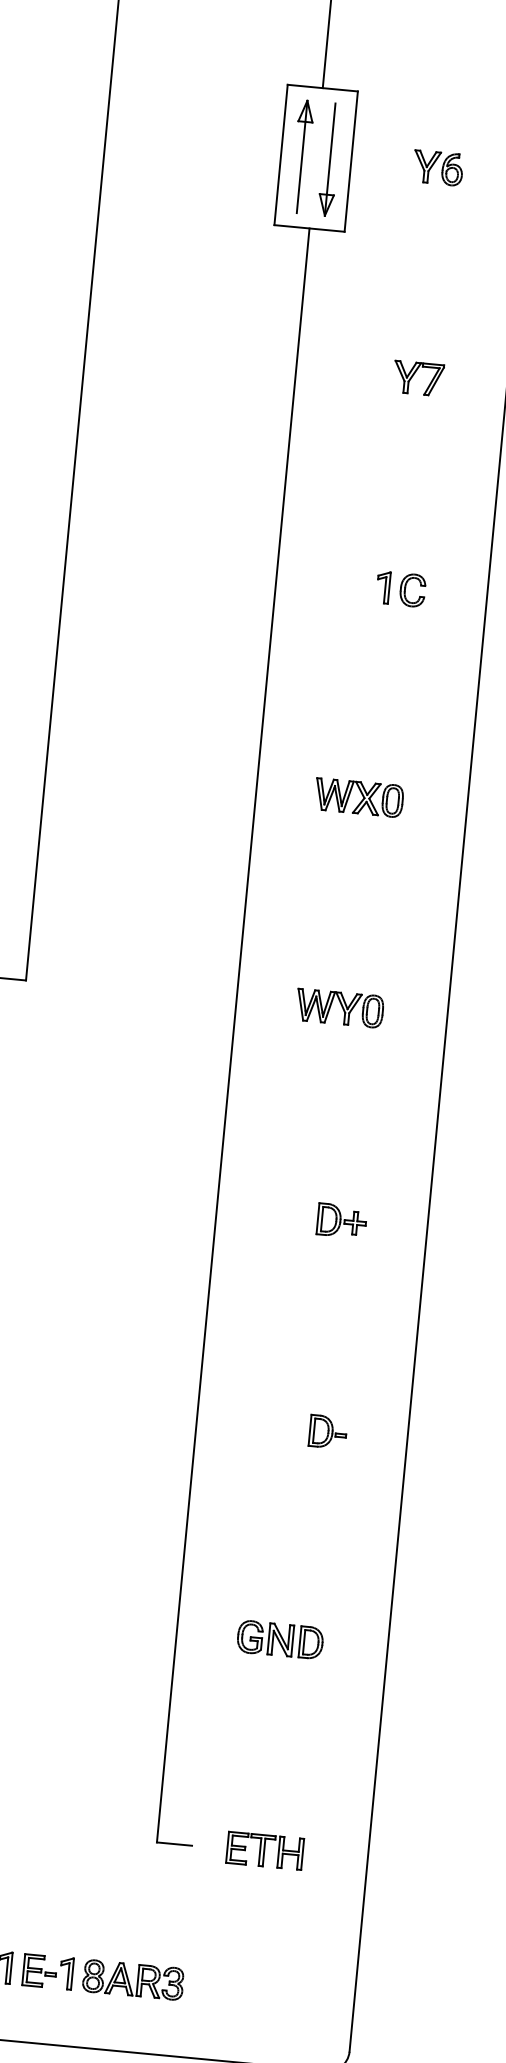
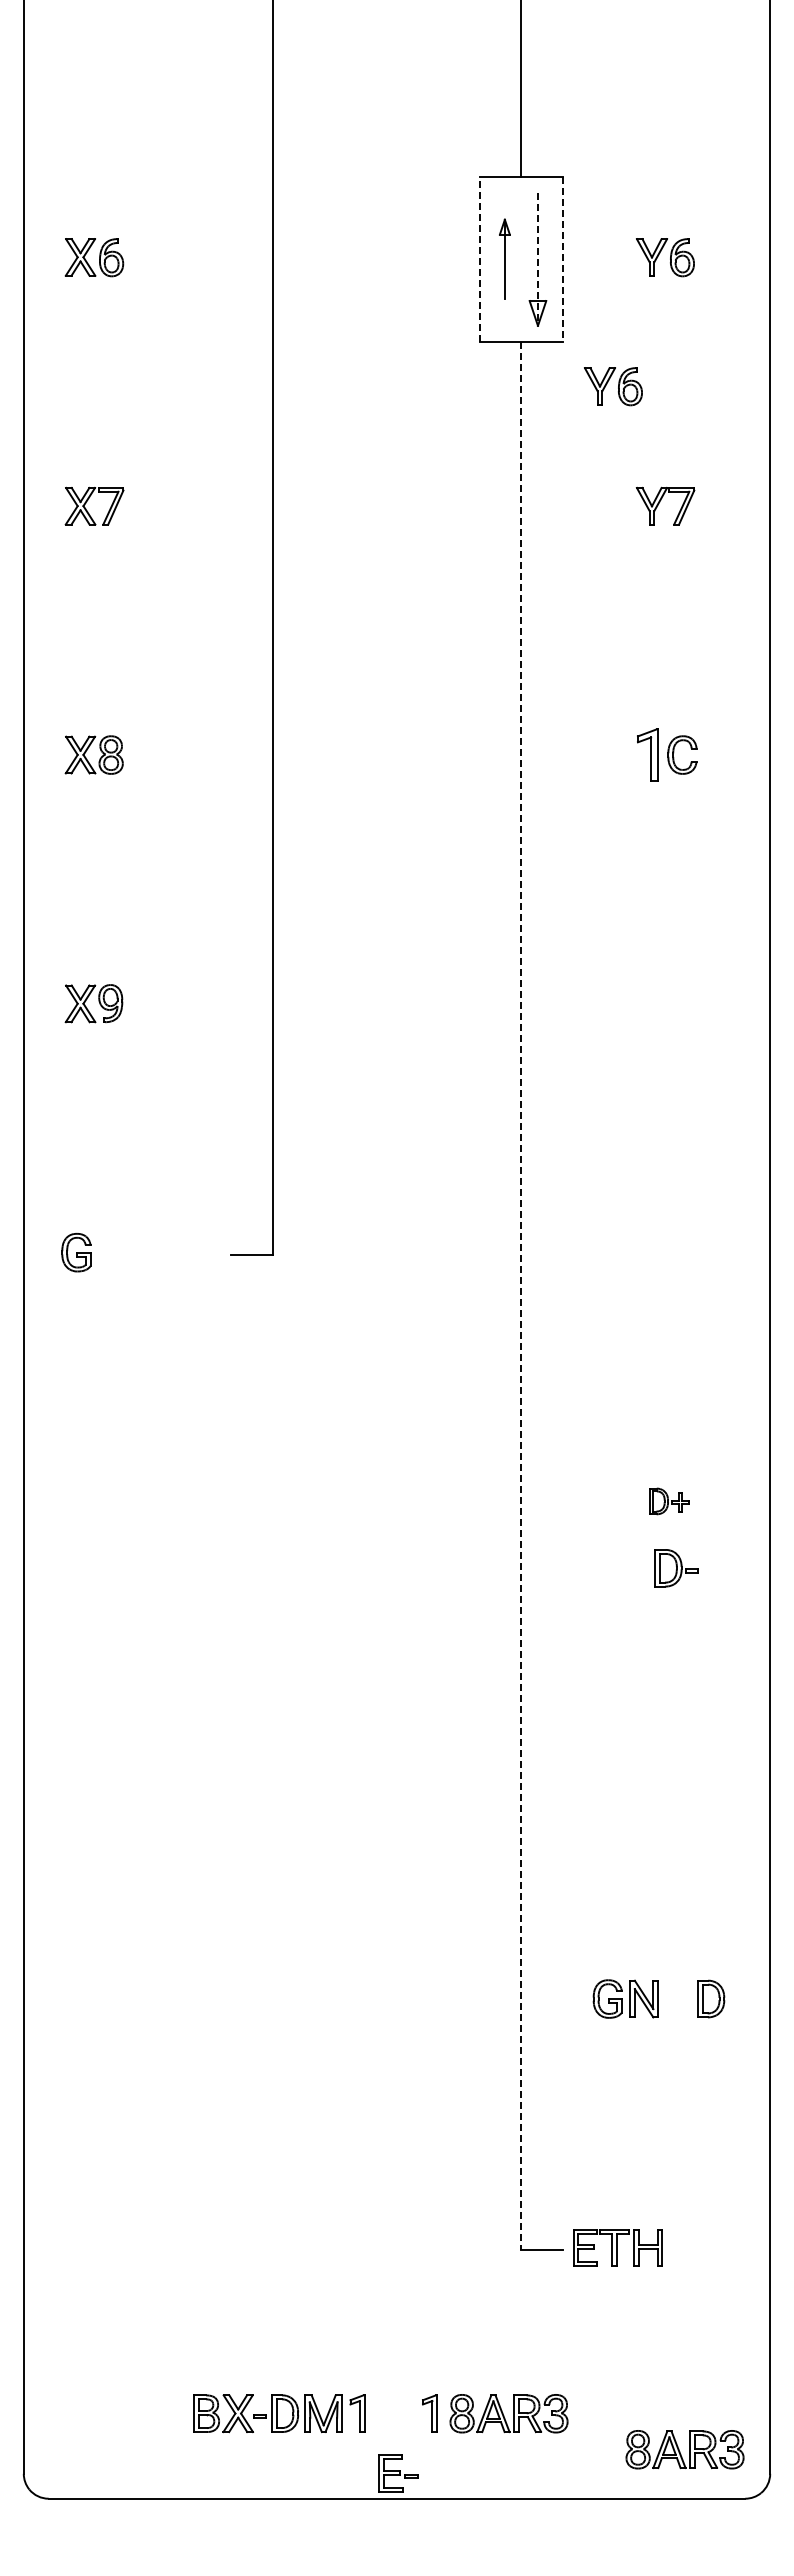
line: (280, 154) -> (479, 259), solid -> dashed
part: (301, 156) -> (504, 259), size x0.6
line: (329, 160) -> (537, 260), solid -> dashed
line: (350, 161) -> (562, 259), solid -> dashed
part: (383, 273) -> (613, 386), added
part: (383, 587) -> (647, 754), size x1.4
part: (359, 797) -> (642, 1003), removed
part: (339, 1008) -> (642, 1252), removed
line: (233, 1035) -> (521, 1296), solid -> dashed
part: (342, 1221) -> (669, 1501), size x0.7
part: (328, 1432) -> (676, 1568), moved
part: (311, 1642) -> (711, 1998), moved
part: (264, 1850) -> (617, 2247), moved
part: (39, 1971) -> (398, 2473), moved
part: (278, 2024) -> (684, 2449), added

